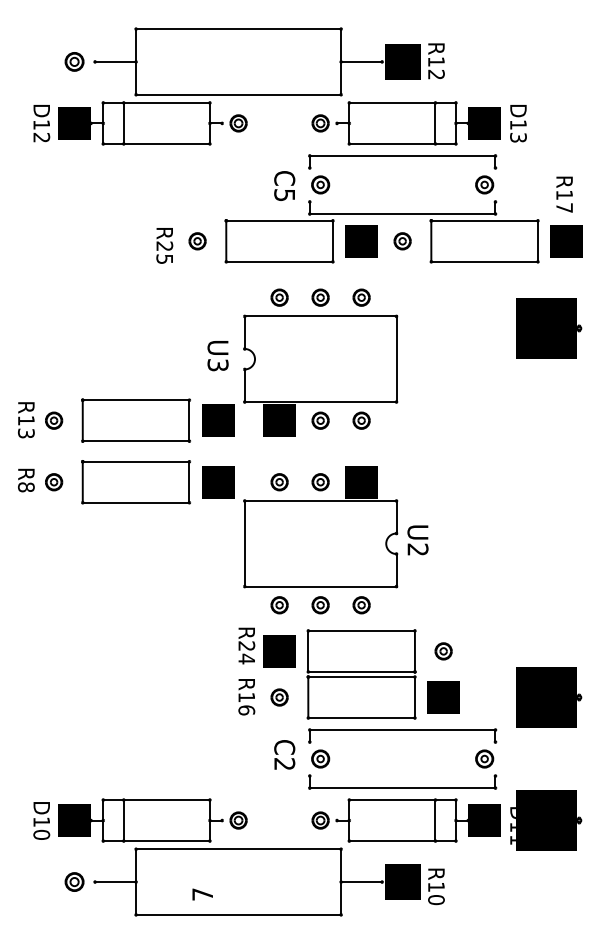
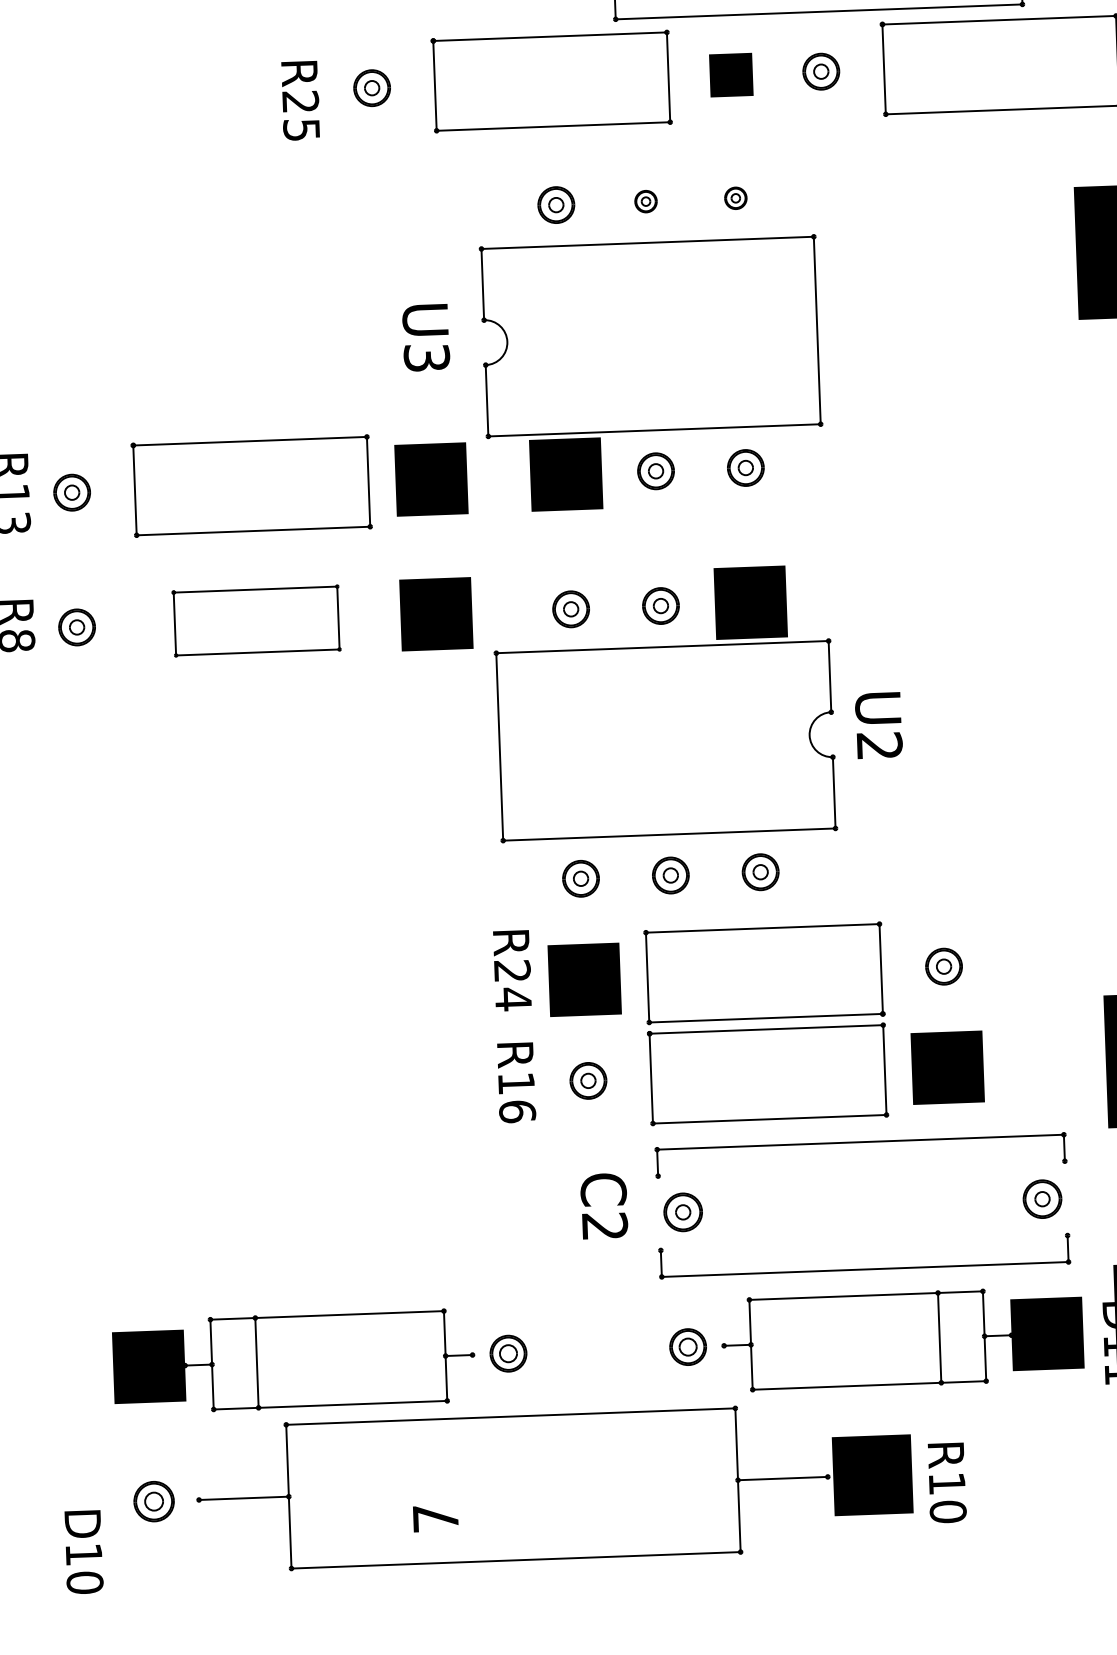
part: (361, 241) -> (731, 75), size x0.6
part: (320, 297) -> (645, 201), size x0.6
part: (361, 297) -> (735, 198), size x0.6
part: (135, 482) -> (255, 621), size x0.7
text: (41, 820) -> (83, 1551), moved

